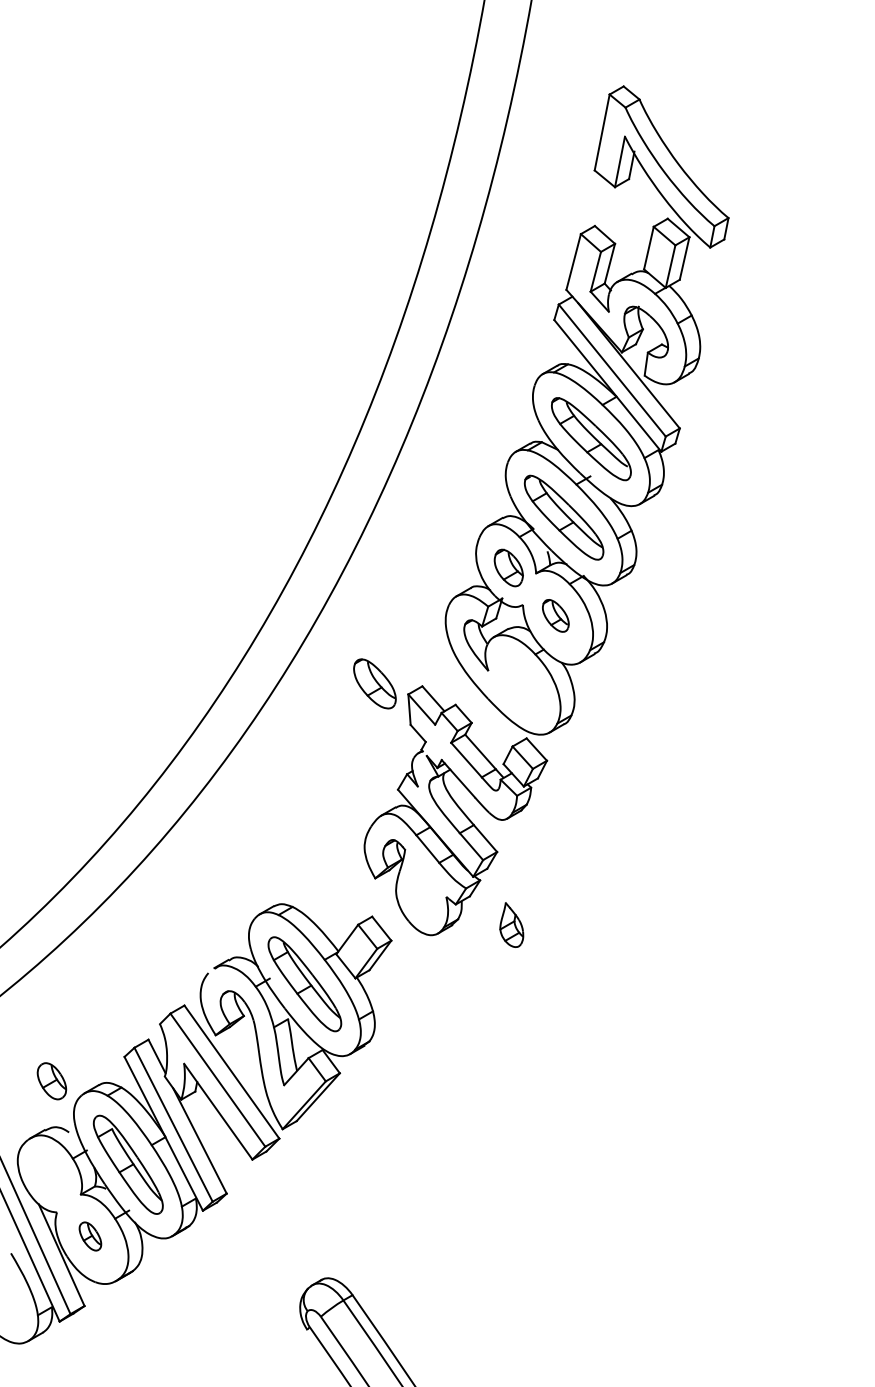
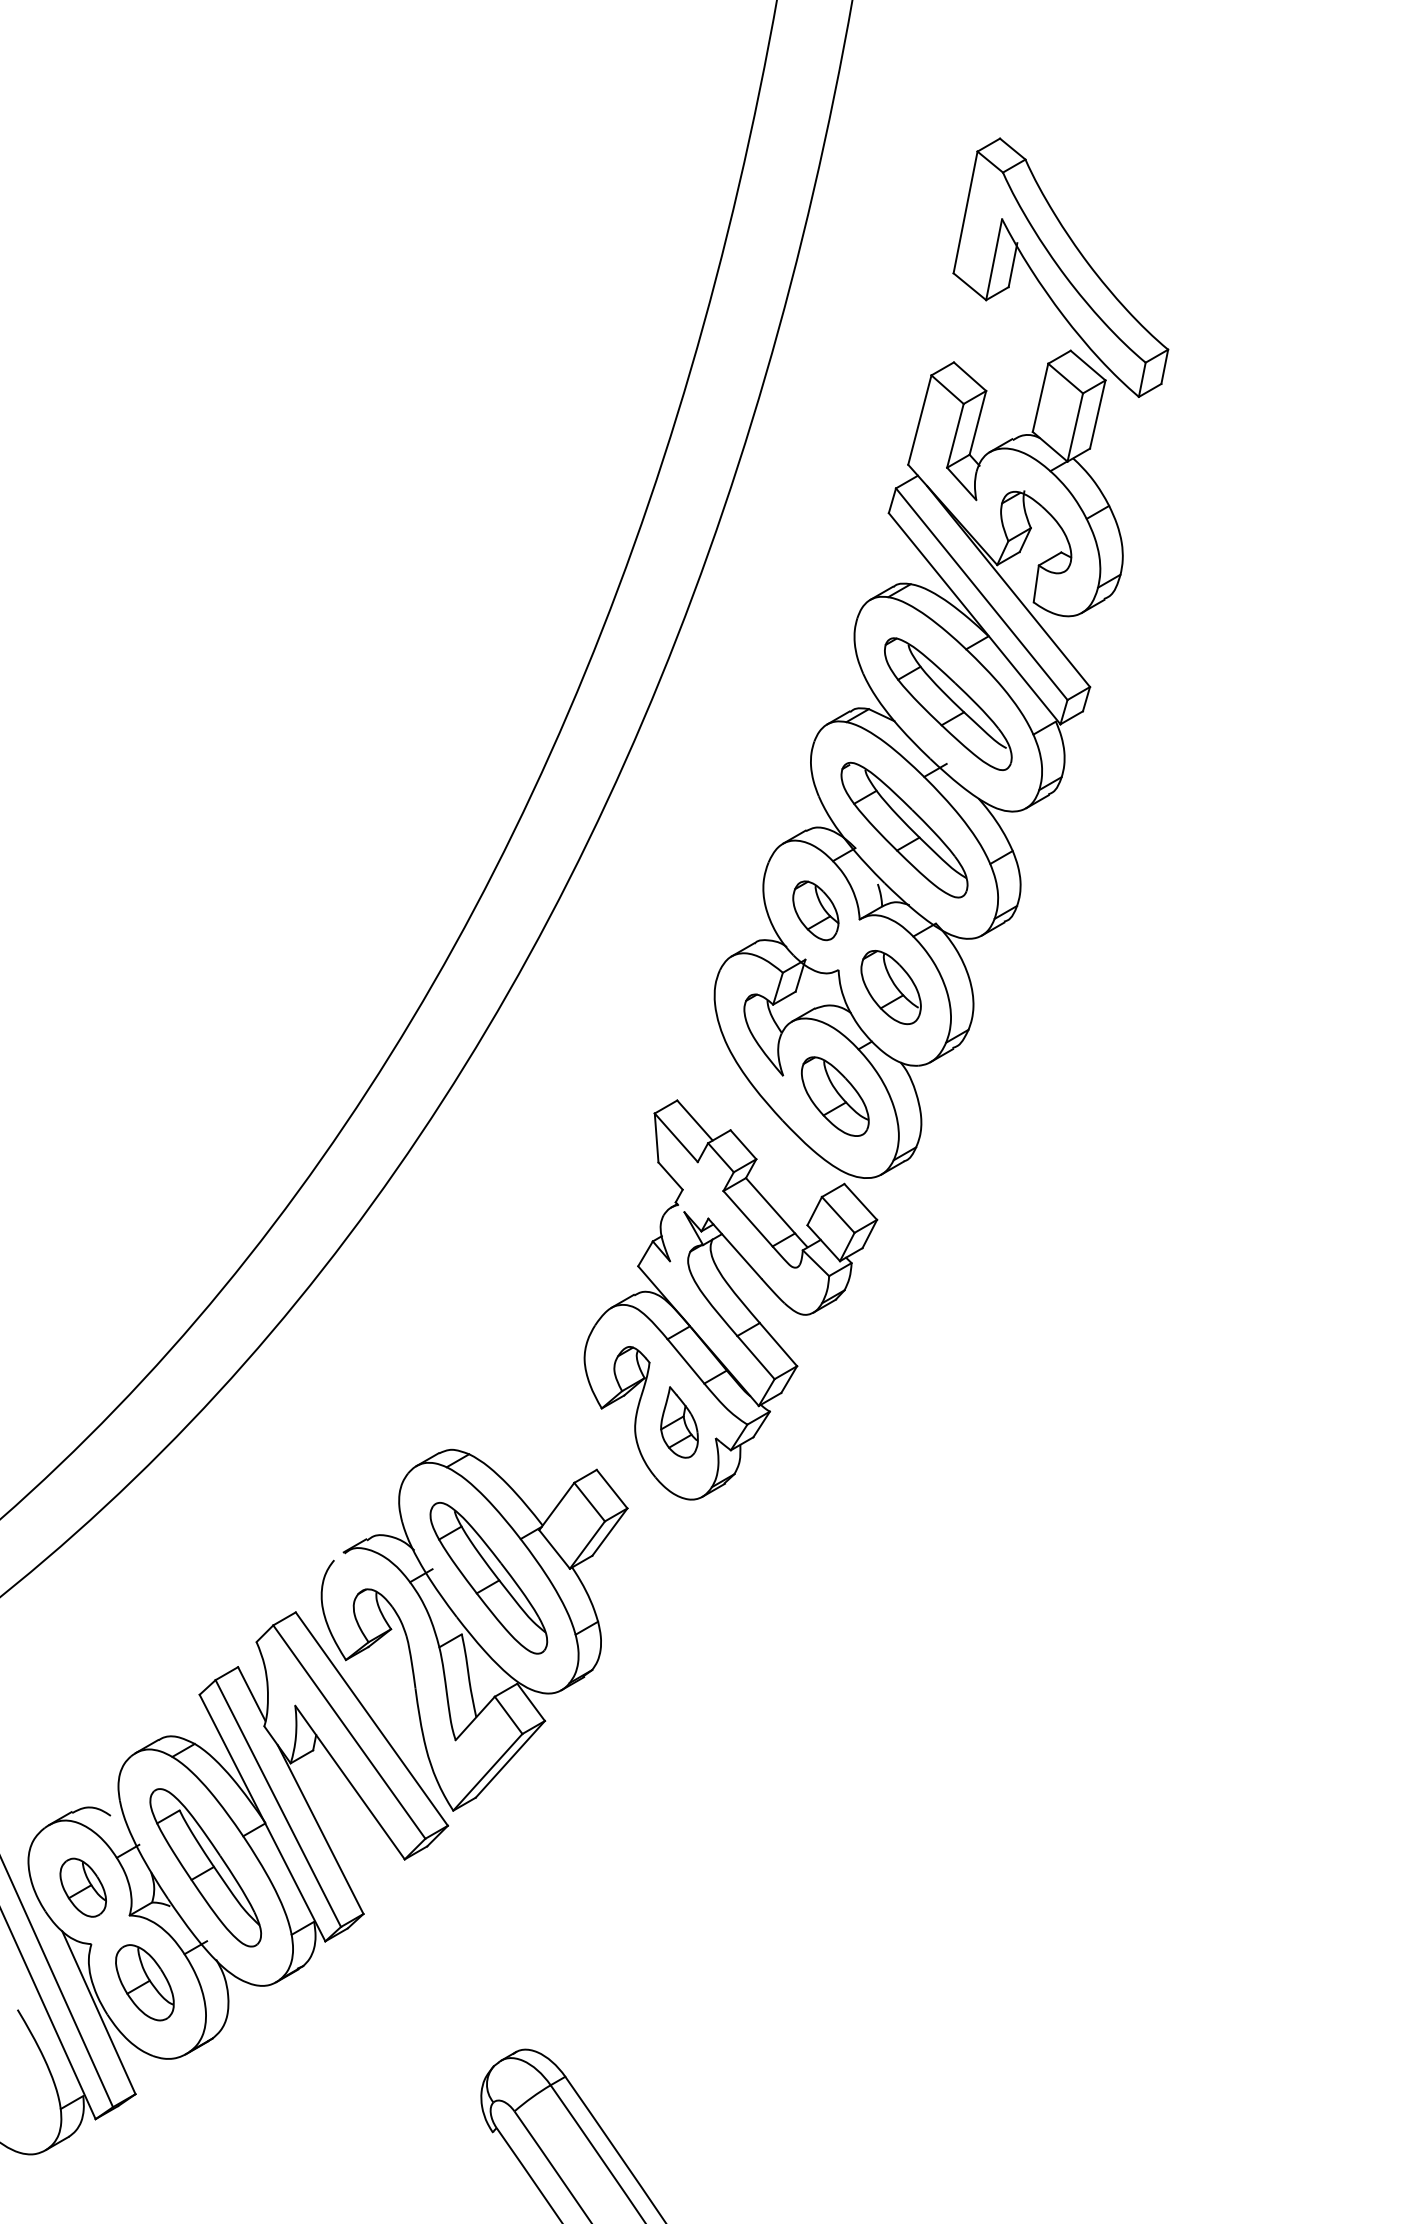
part: (555, 615) -> (890, 986), size x1.43
part: (374, 683) -> (834, 1095), moved
part: (511, 924) -> (679, 1421), moved
part: (51, 1081) -> (82, 1888), moved
part: (90, 1236) -> (145, 1982), size x1.67

